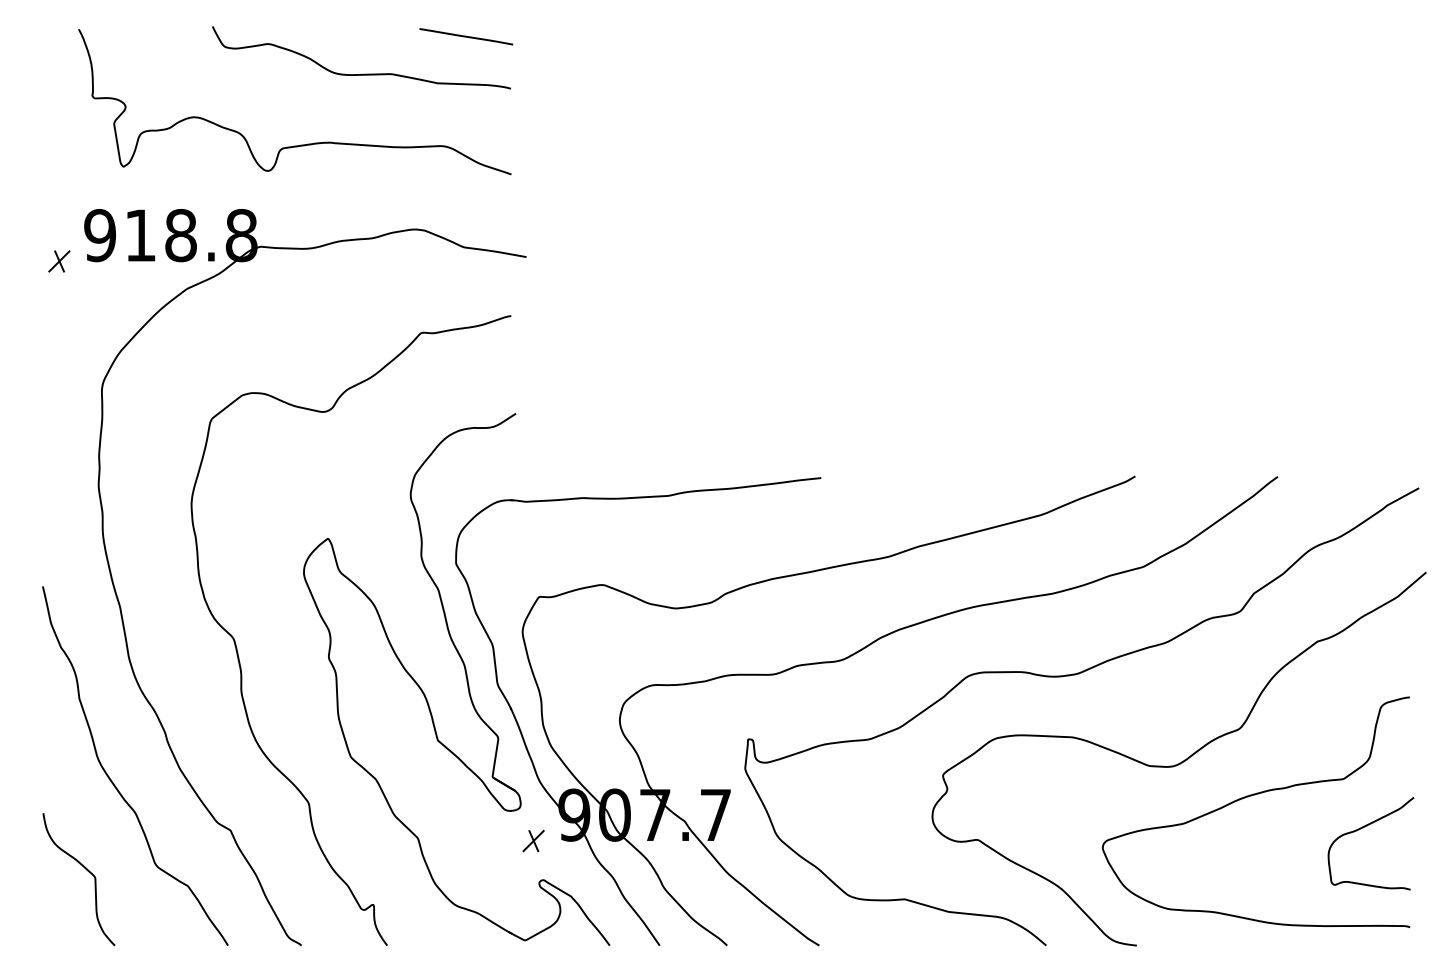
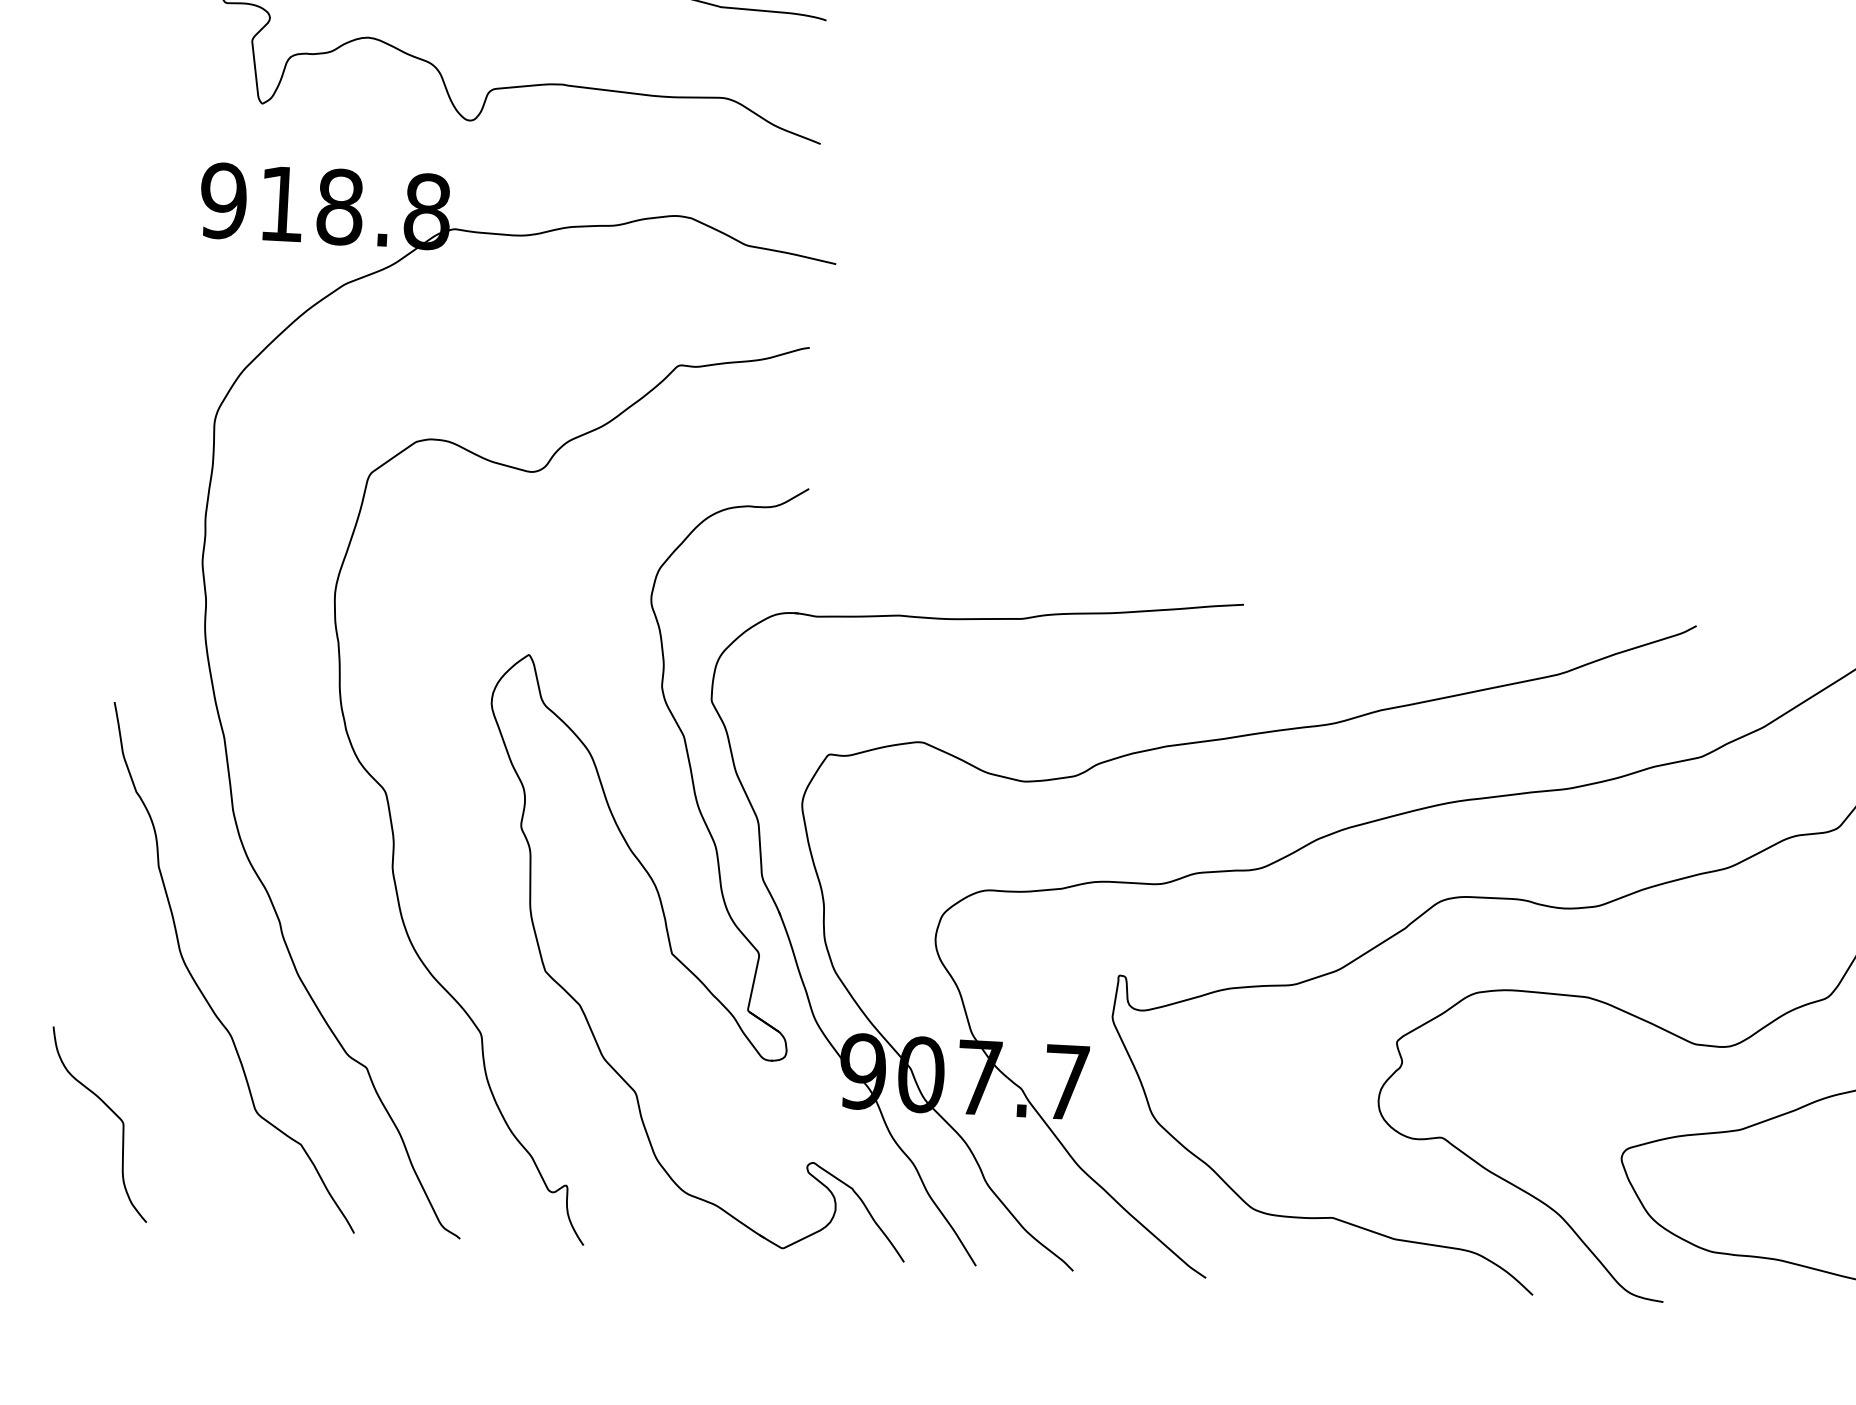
part: (59, 261) -> (163, 235), removed
part: (533, 841) -> (802, 1106), removed
curve: (86, 870) -> (111, 1112), moved

